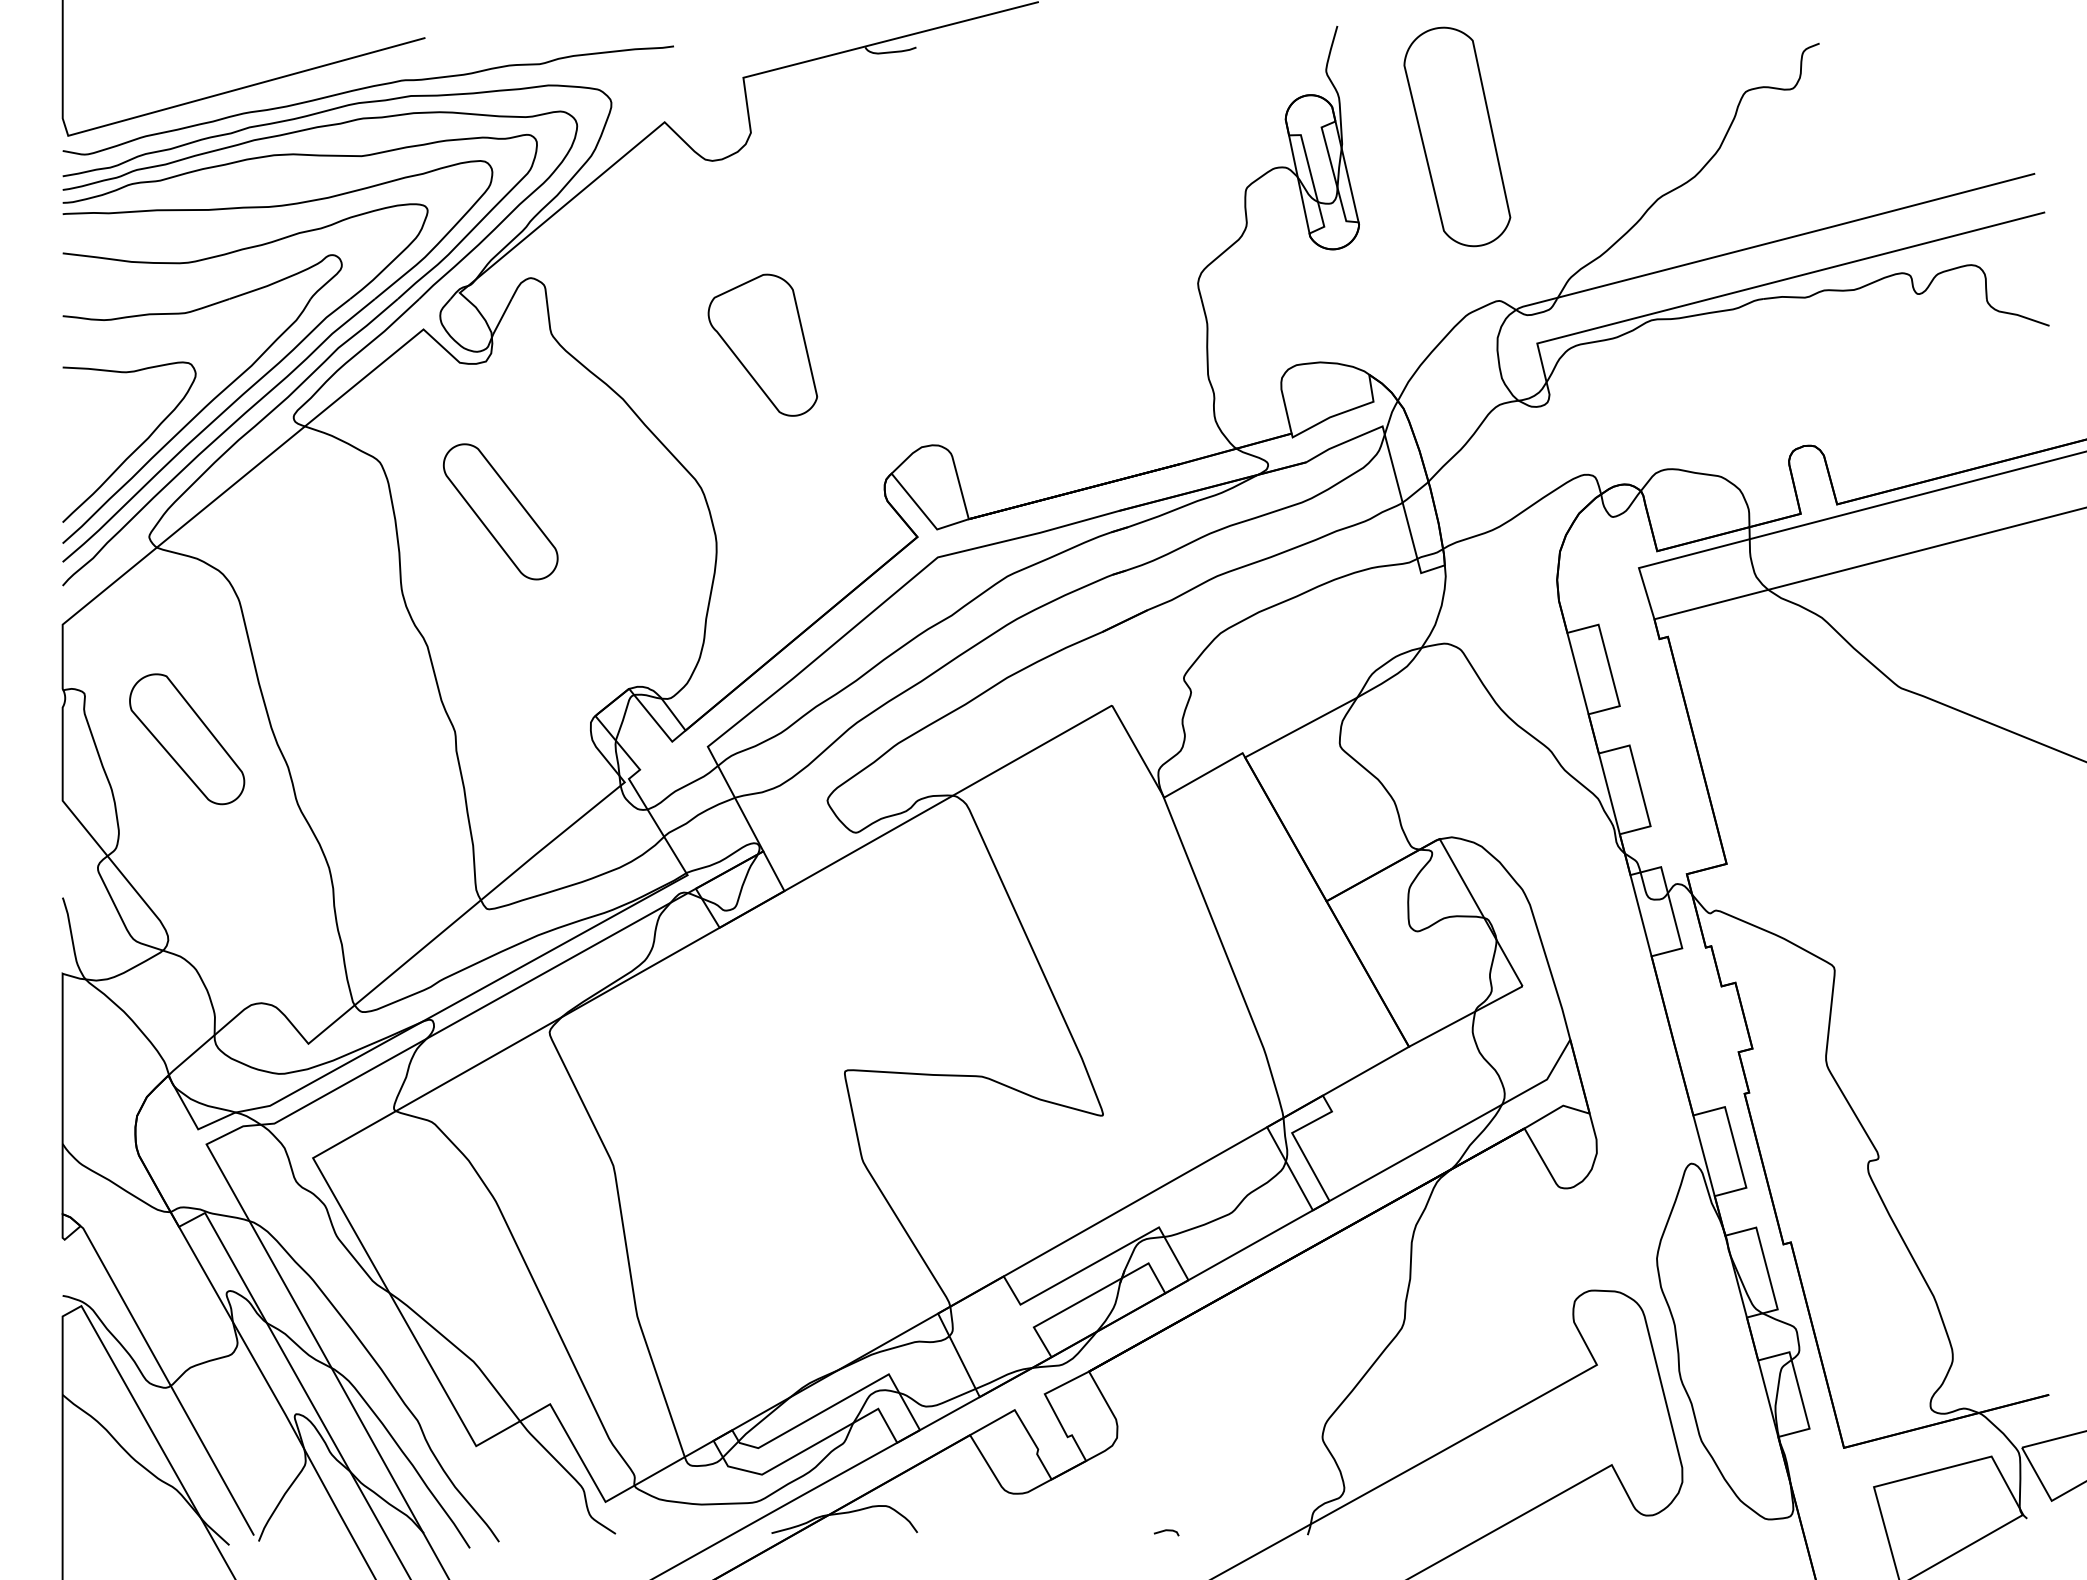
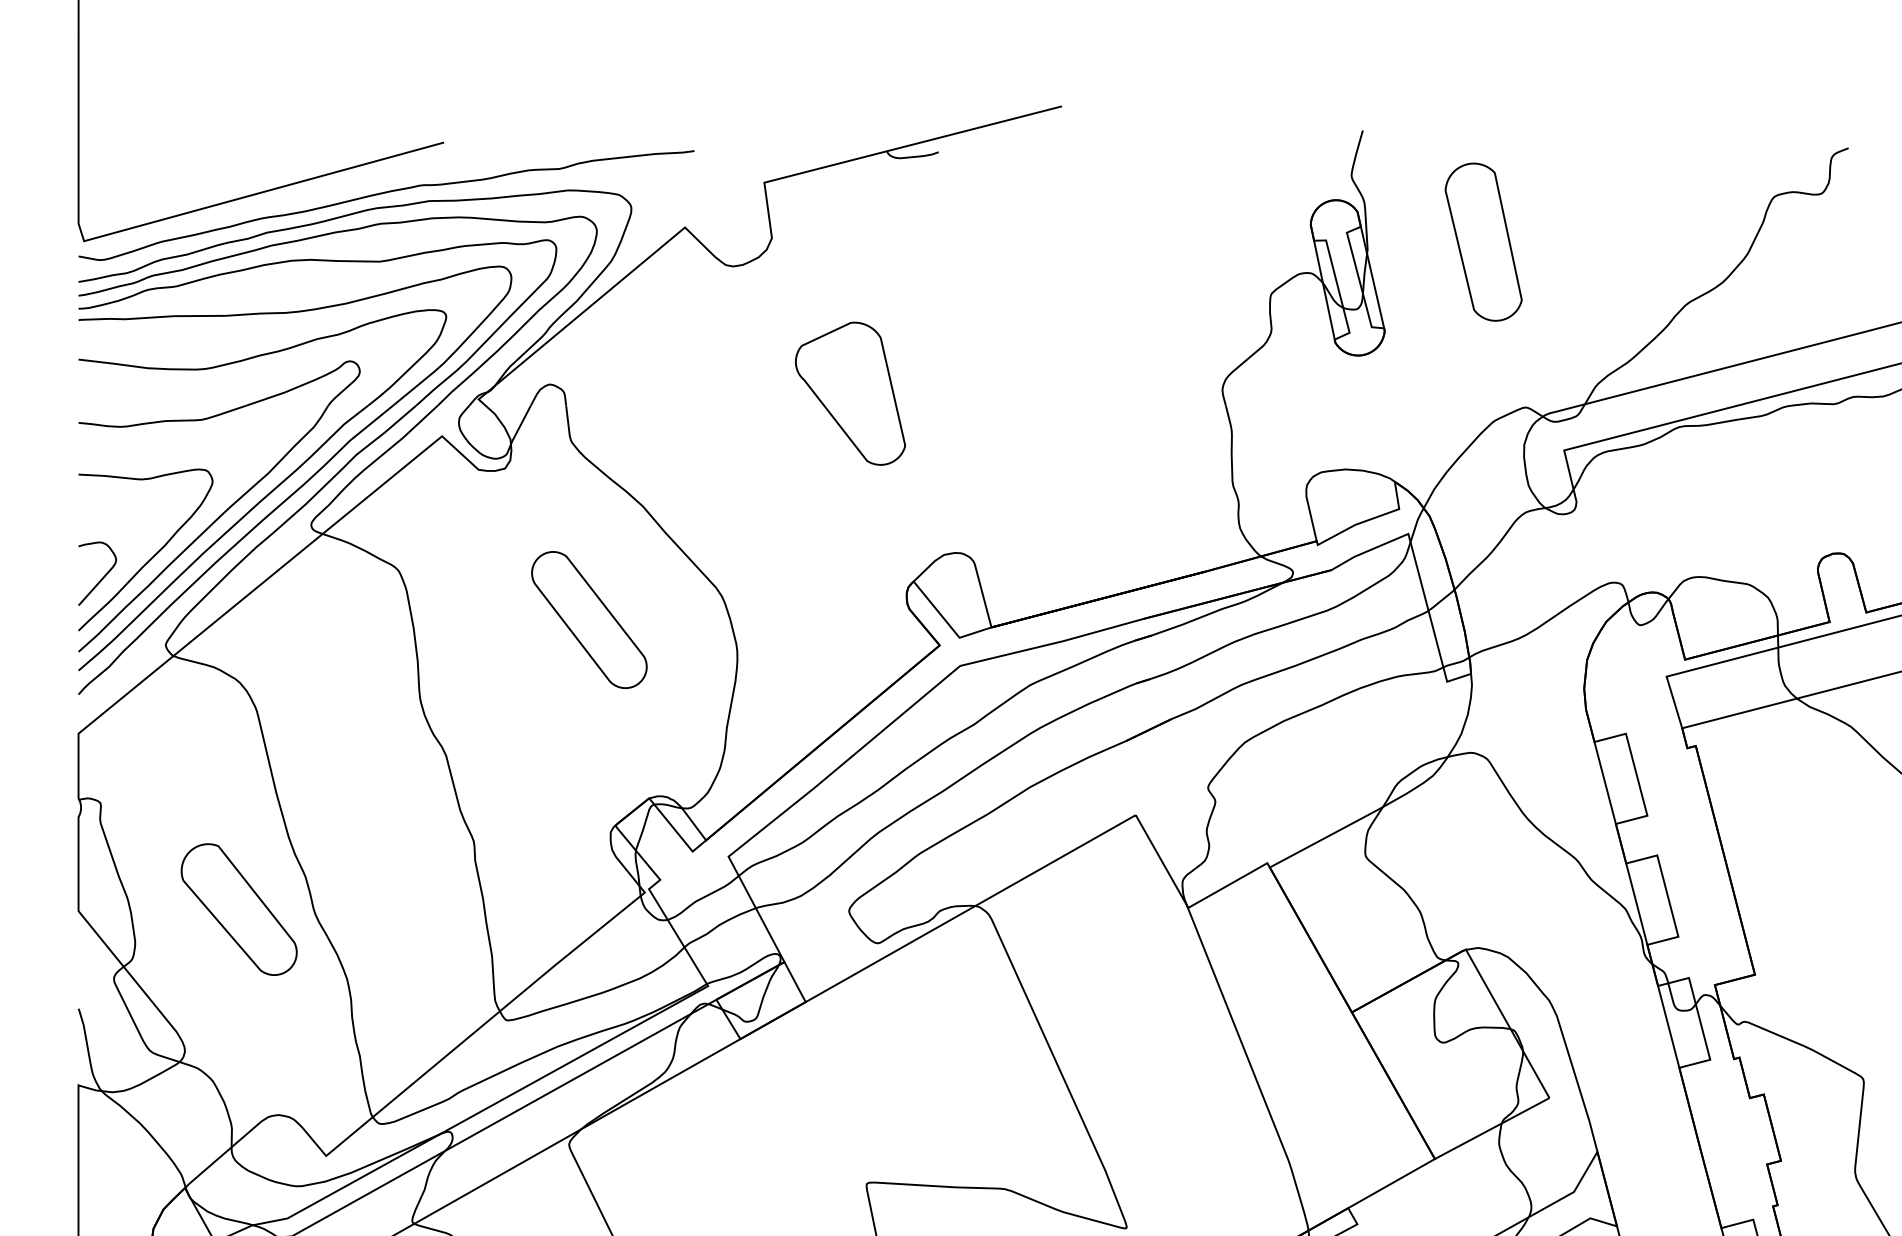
part: (1457, 136) -> (1483, 241), size x0.71
part: (762, 344) -> (850, 392), moved
curve: (86, 469) -> (102, 577), added
part: (500, 511) -> (589, 619), moved
part: (187, 739) -> (239, 909), moved

